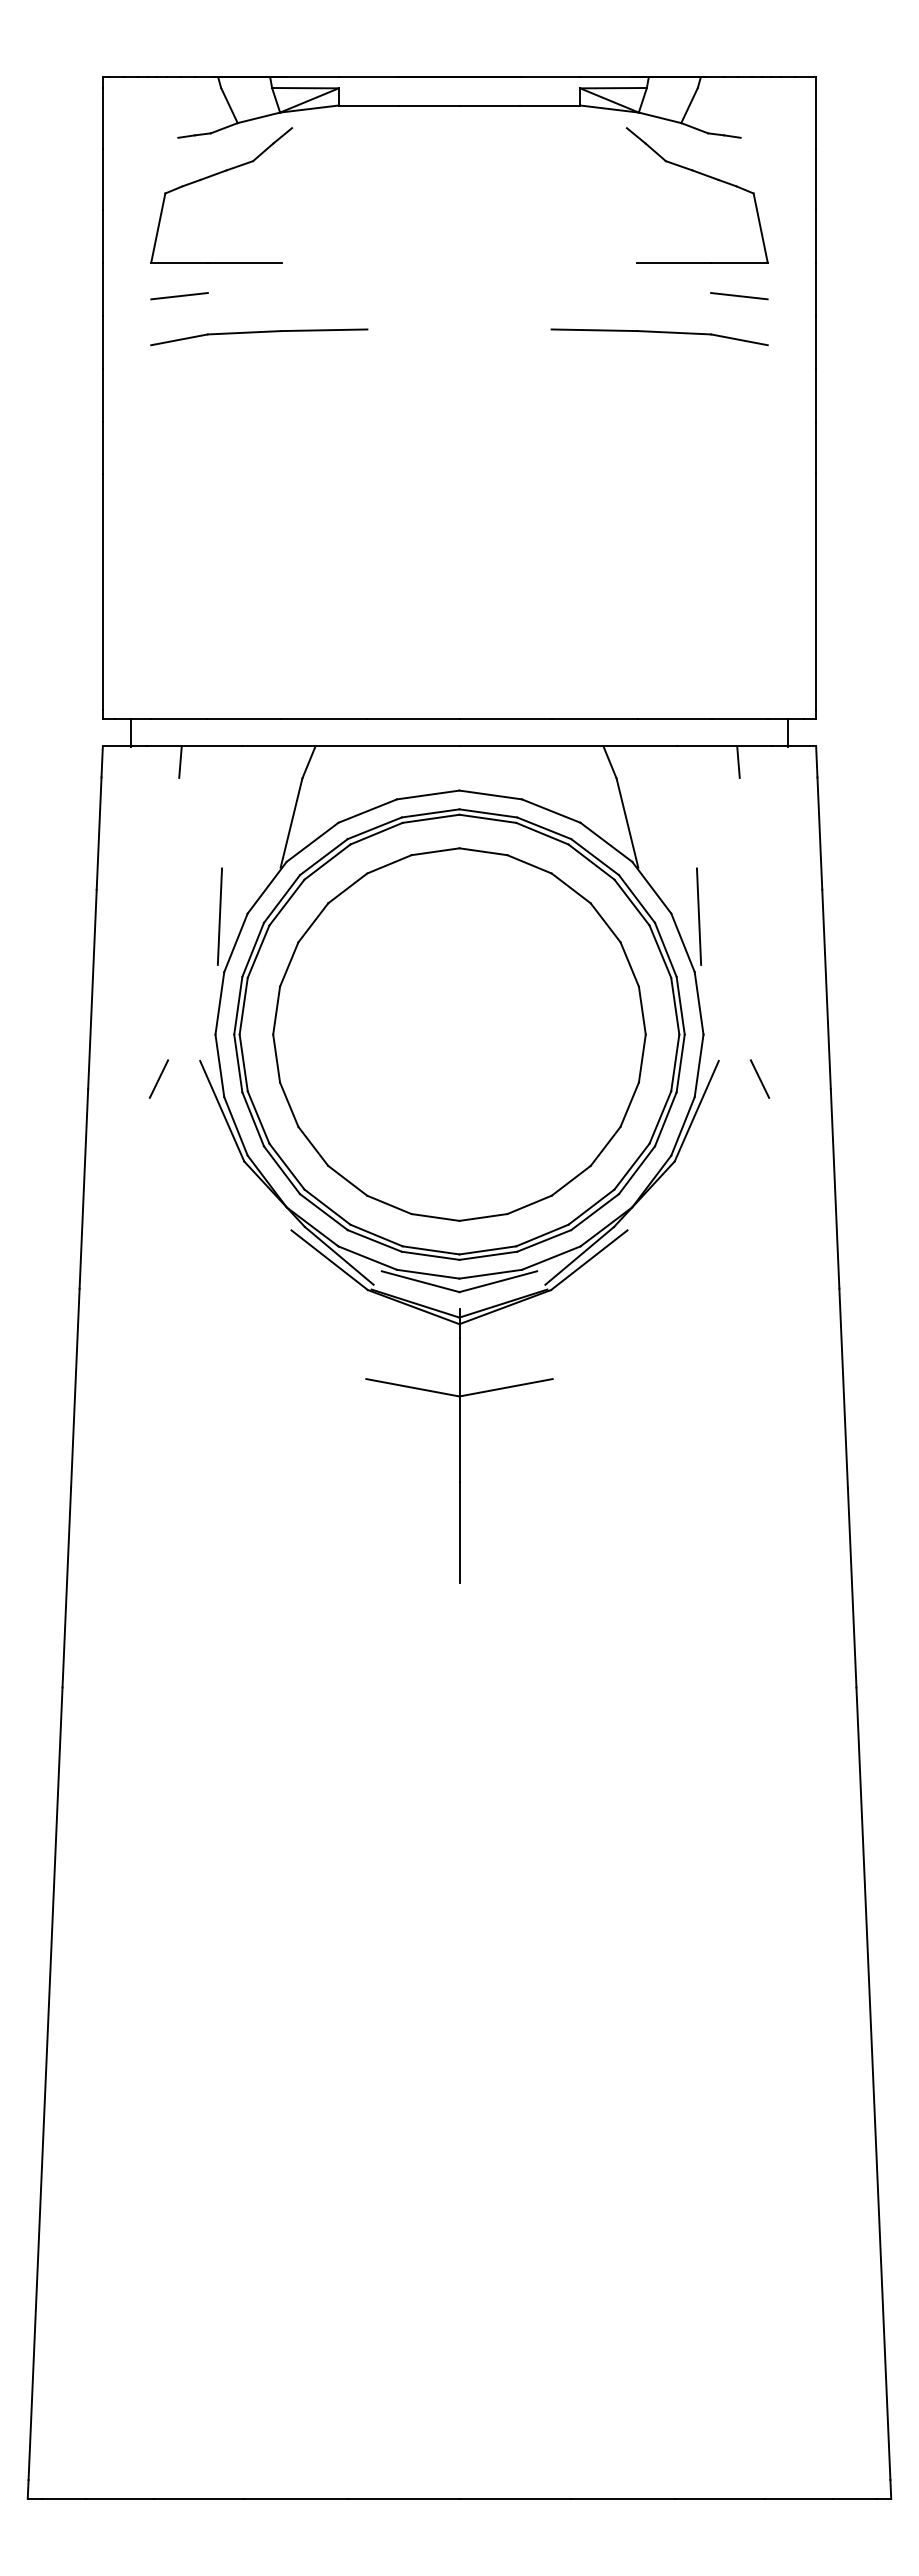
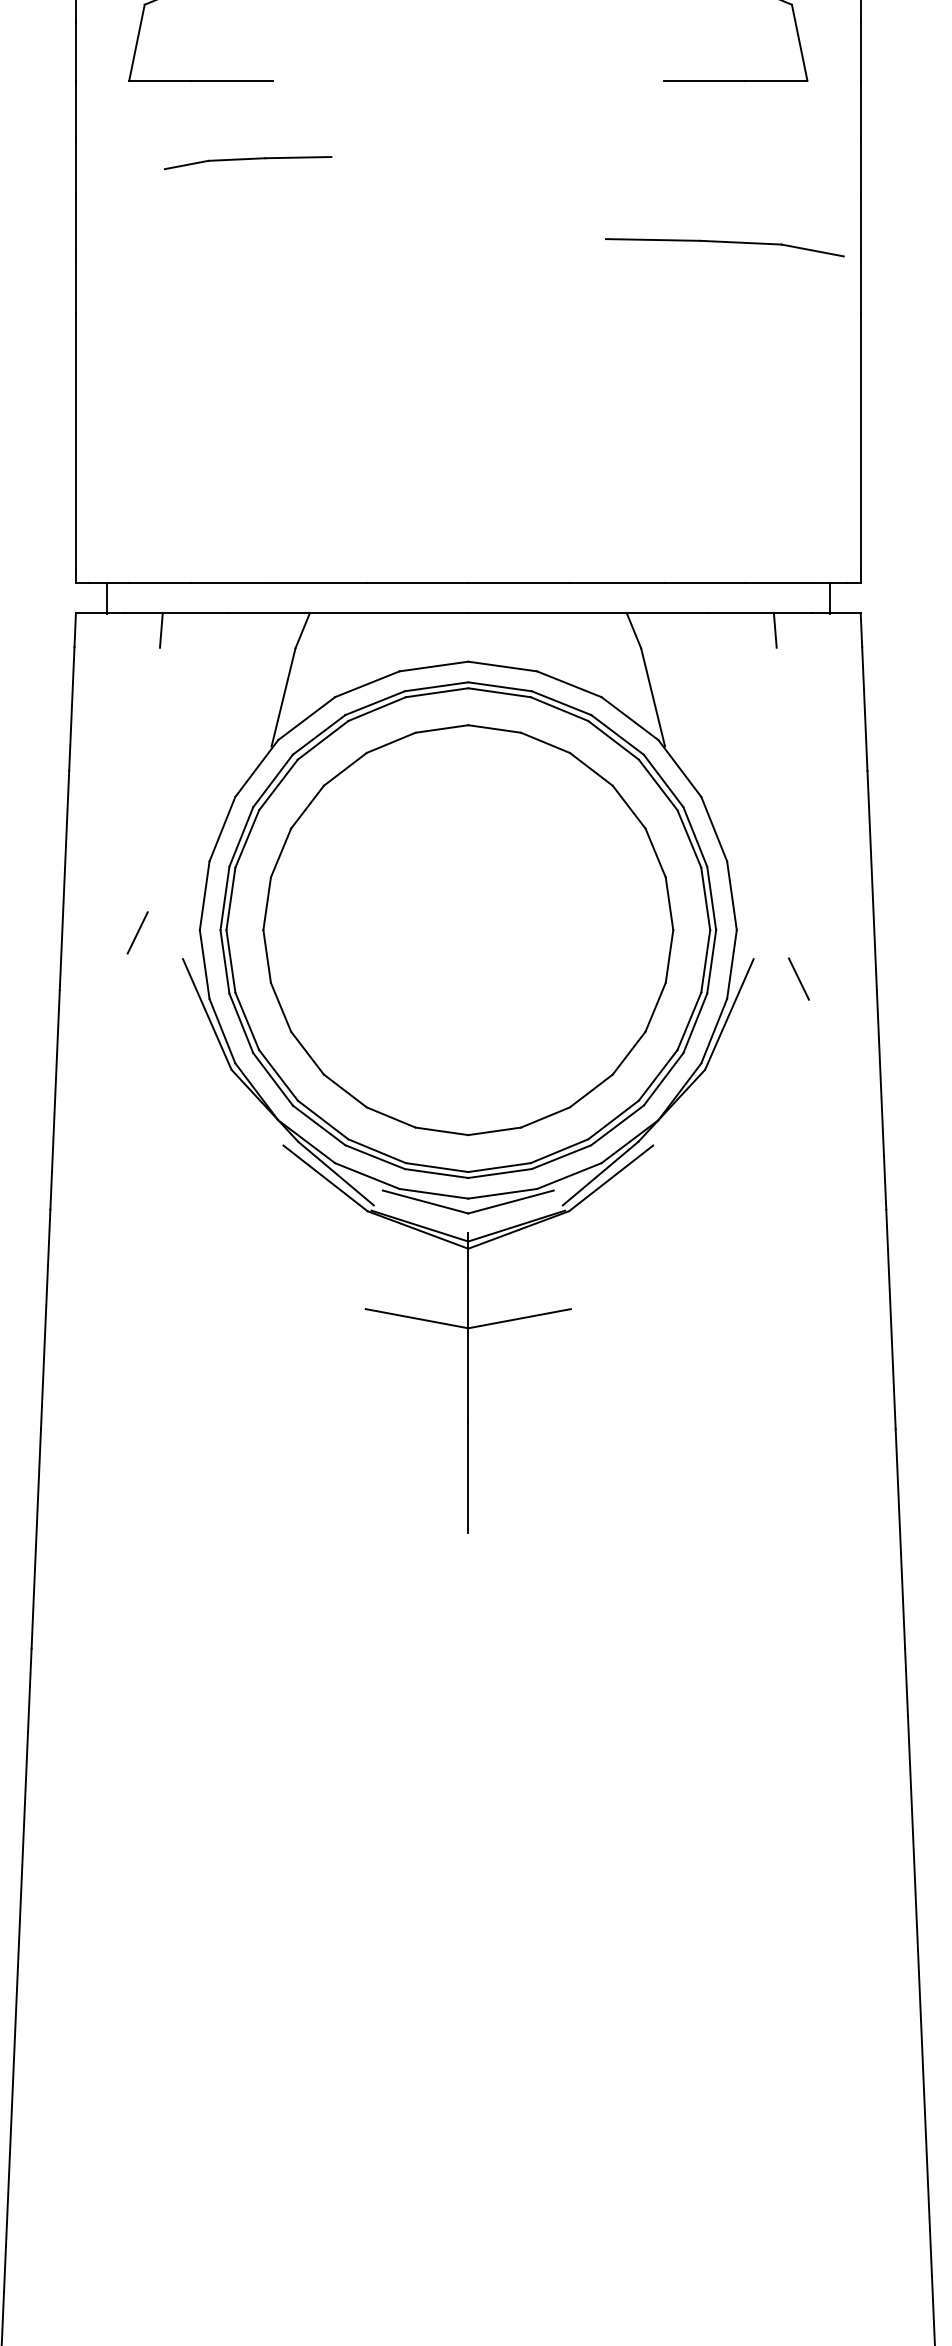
line: (179, 296) -> (160, 118), removed
line: (739, 296) -> (776, 118), removed
part: (259, 337) -> (248, 163), size x0.7
part: (659, 337) -> (724, 247), moved
line: (219, 916) -> (204, 800), removed
line: (698, 916) -> (731, 800), removed
line: (158, 1078) -> (137, 932), moved

